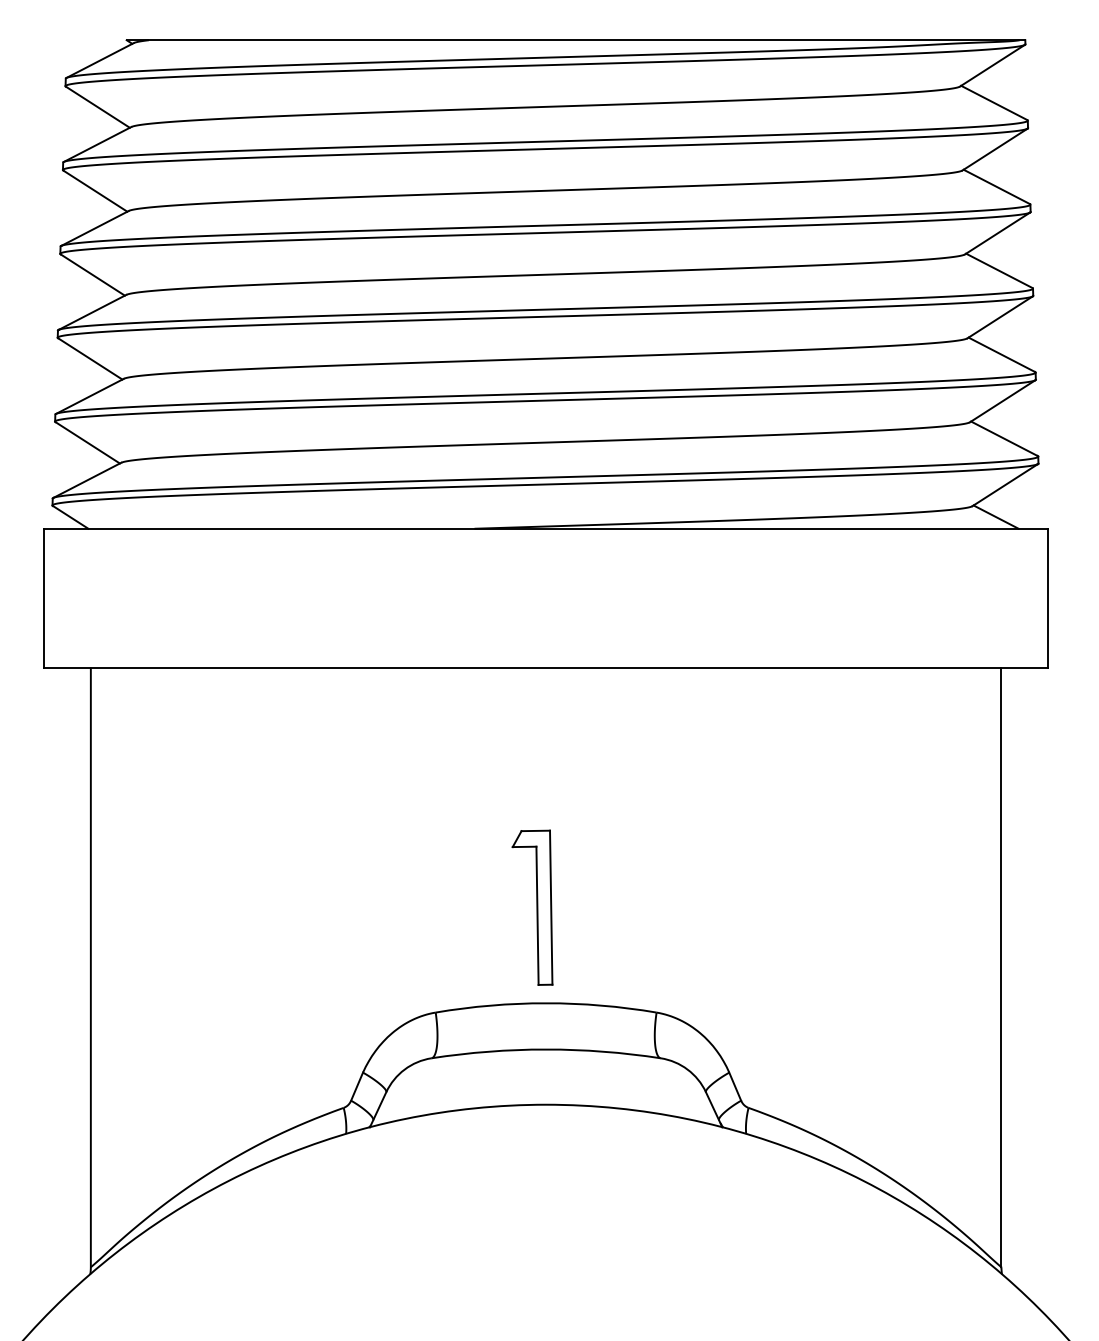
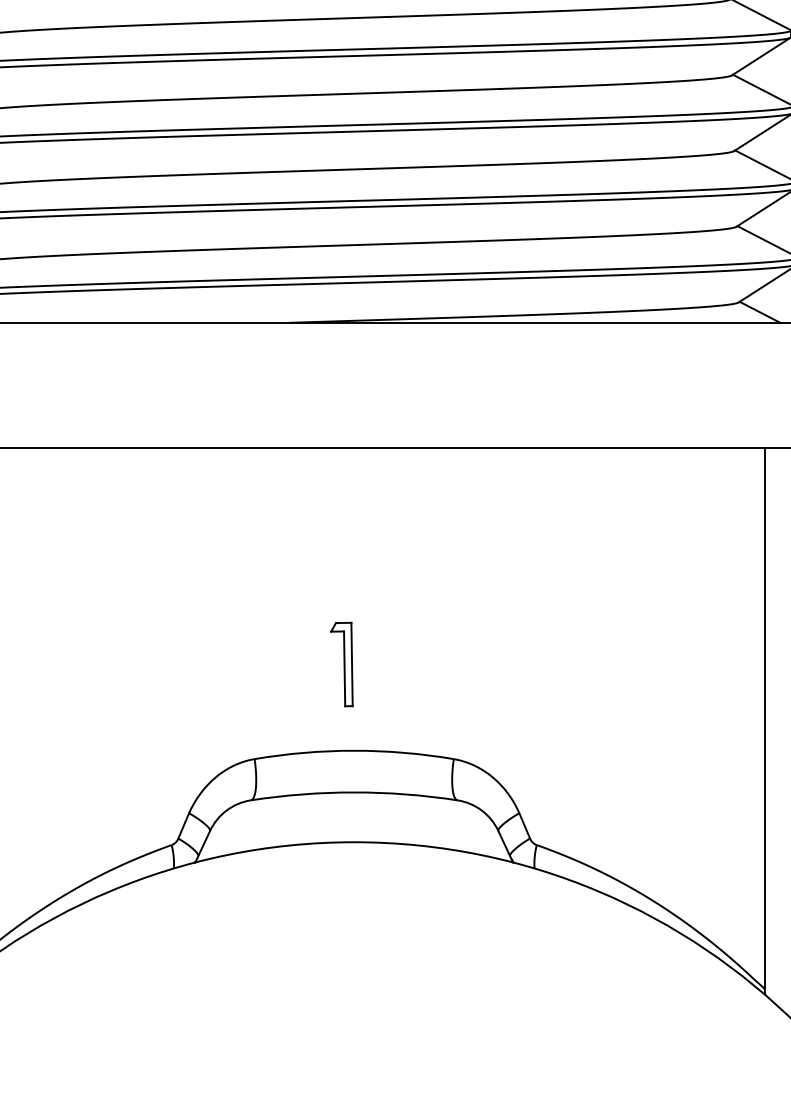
part: (532, 907) -> (341, 664), size x0.6

